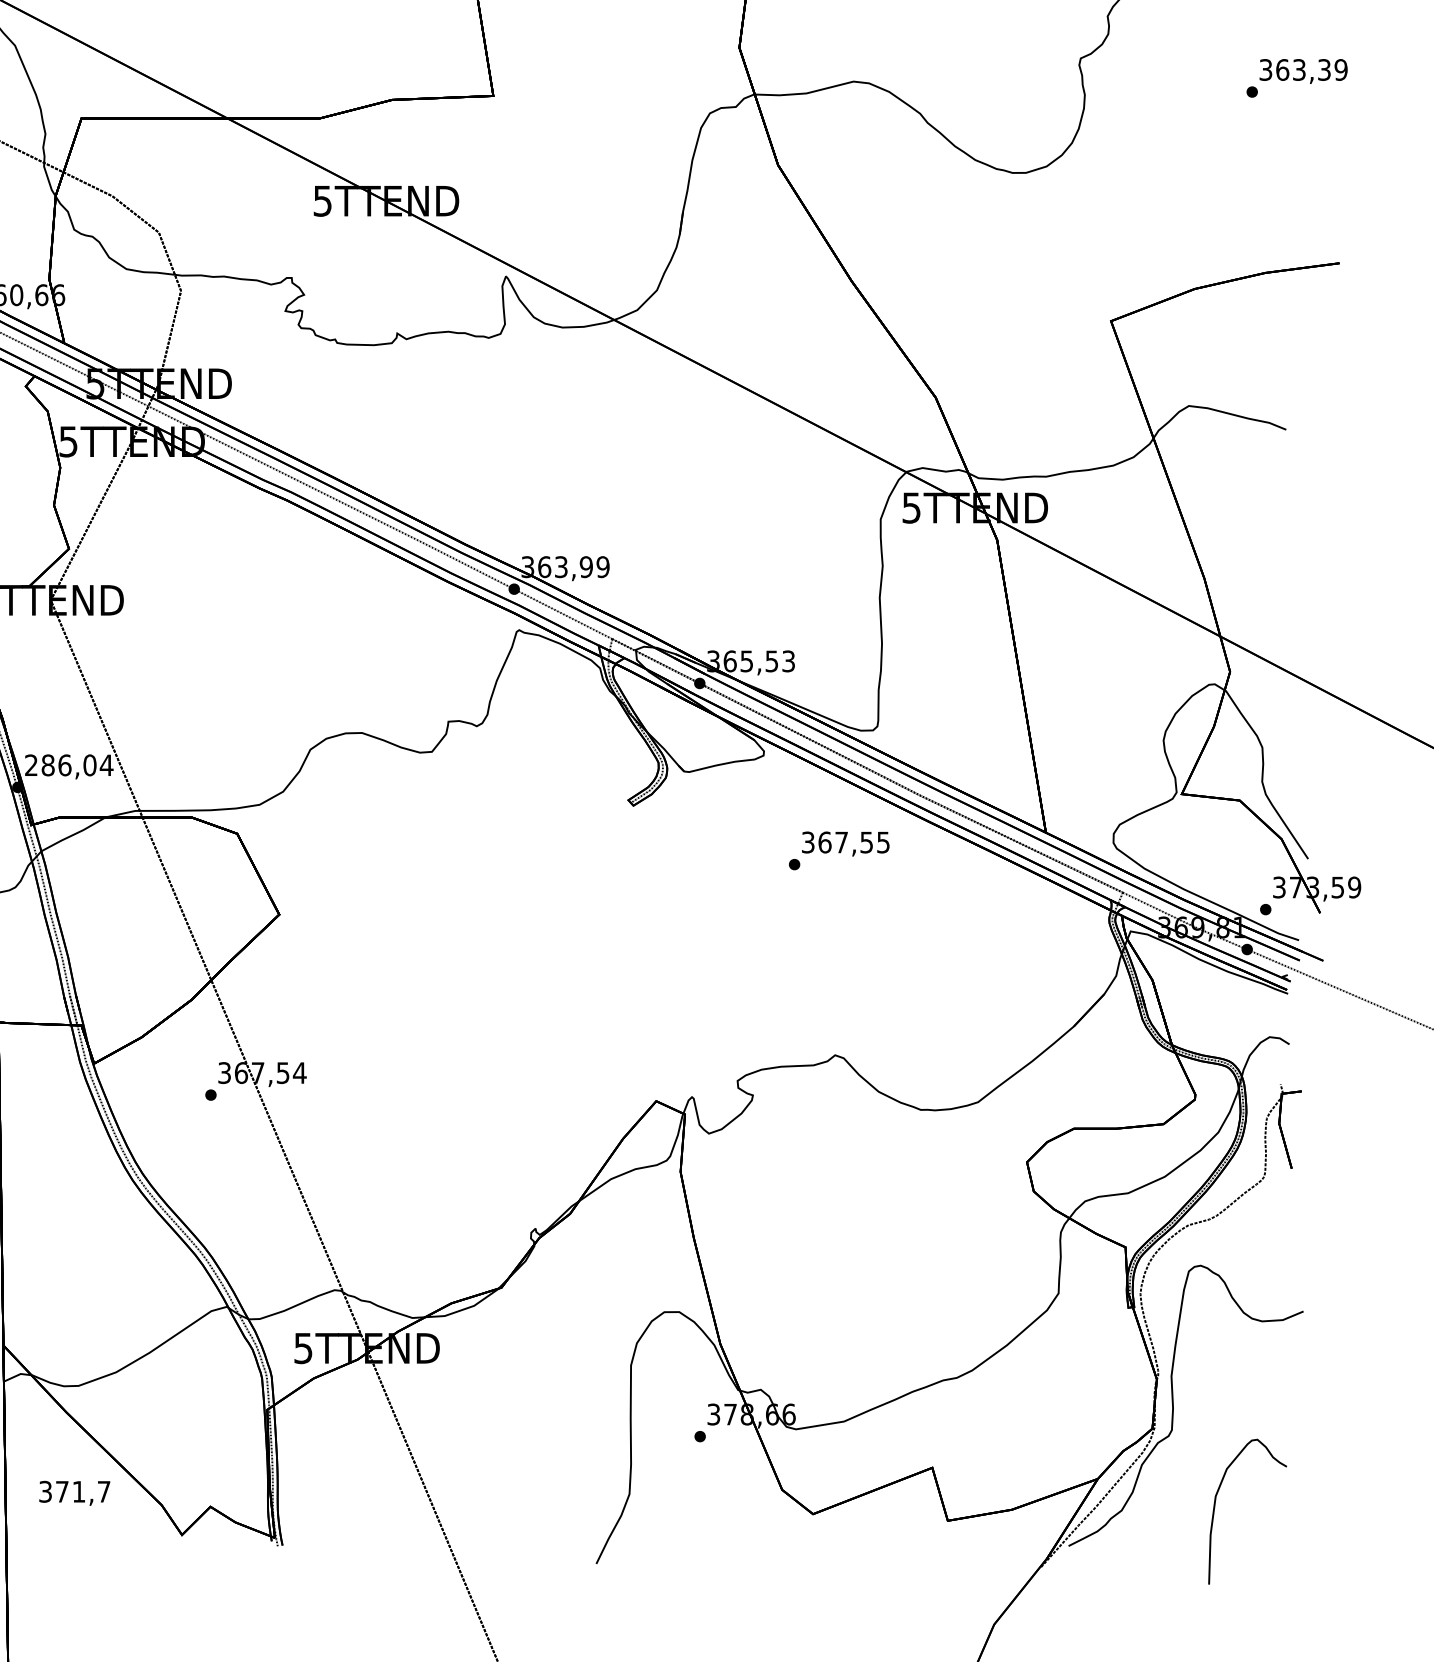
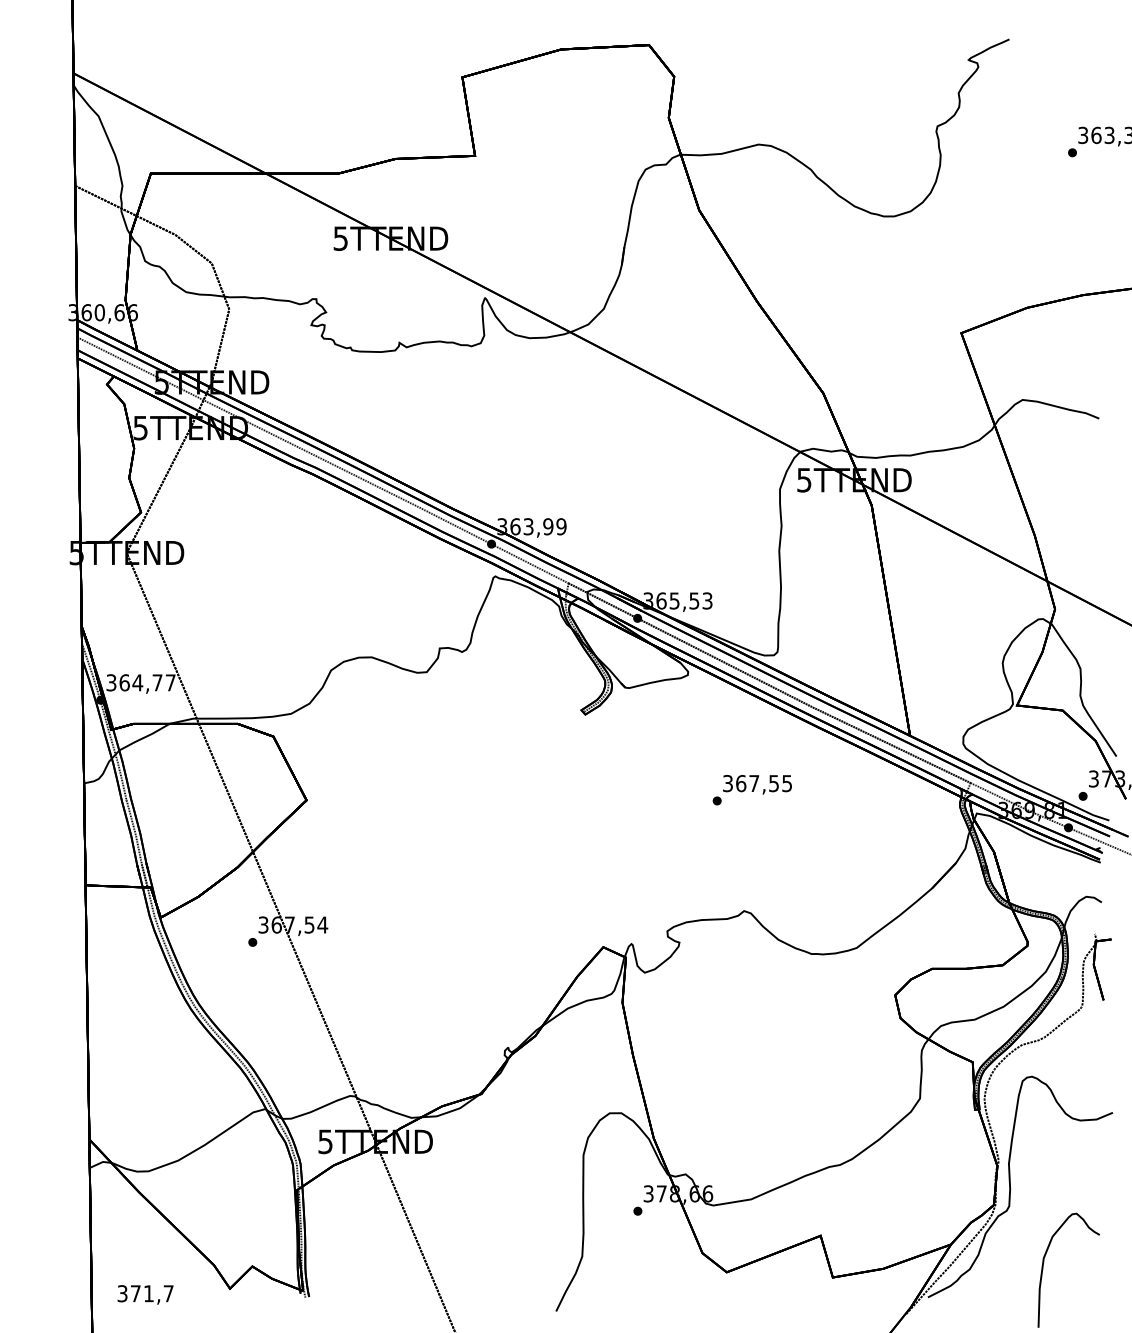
text: (69, 764) -> (141, 682), 286,04 -> 364,77
text: (838, 851) -> (751, 790), moved
text: (74, 1492) -> (145, 1294), moved

